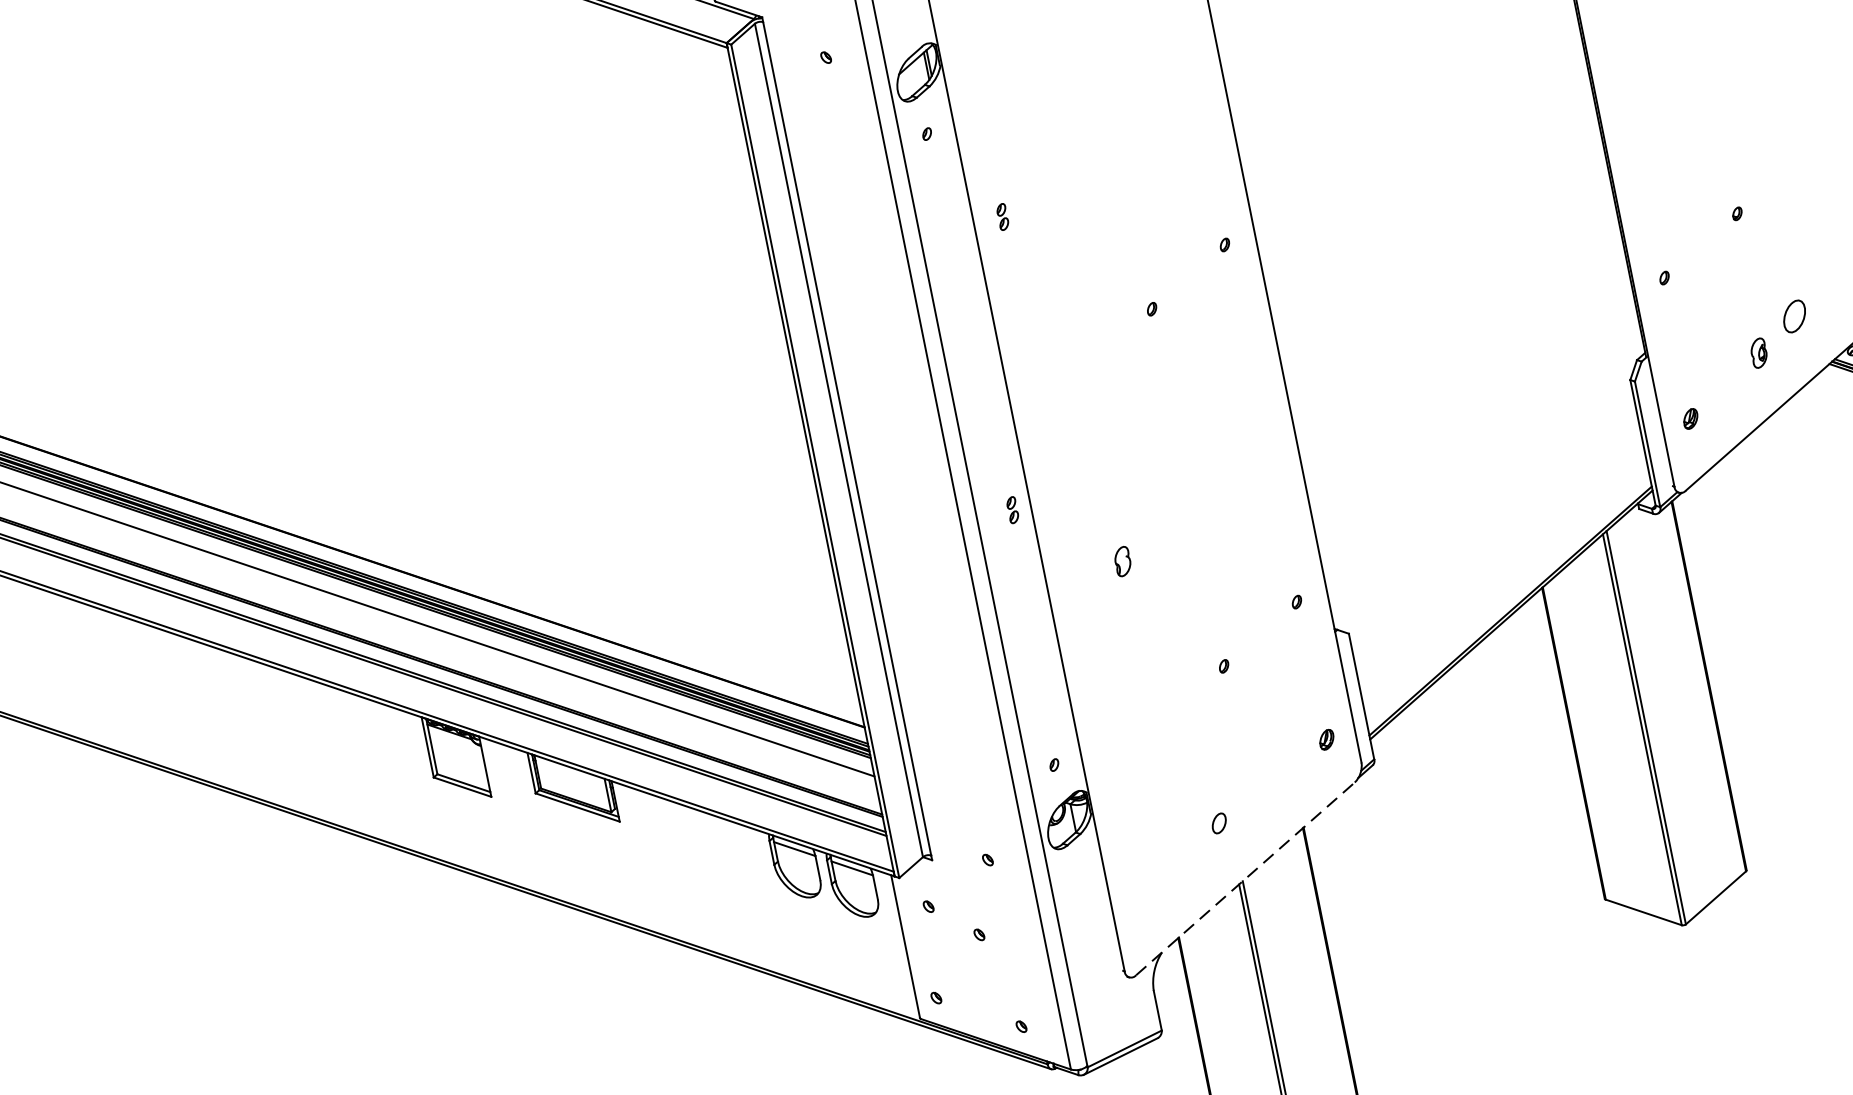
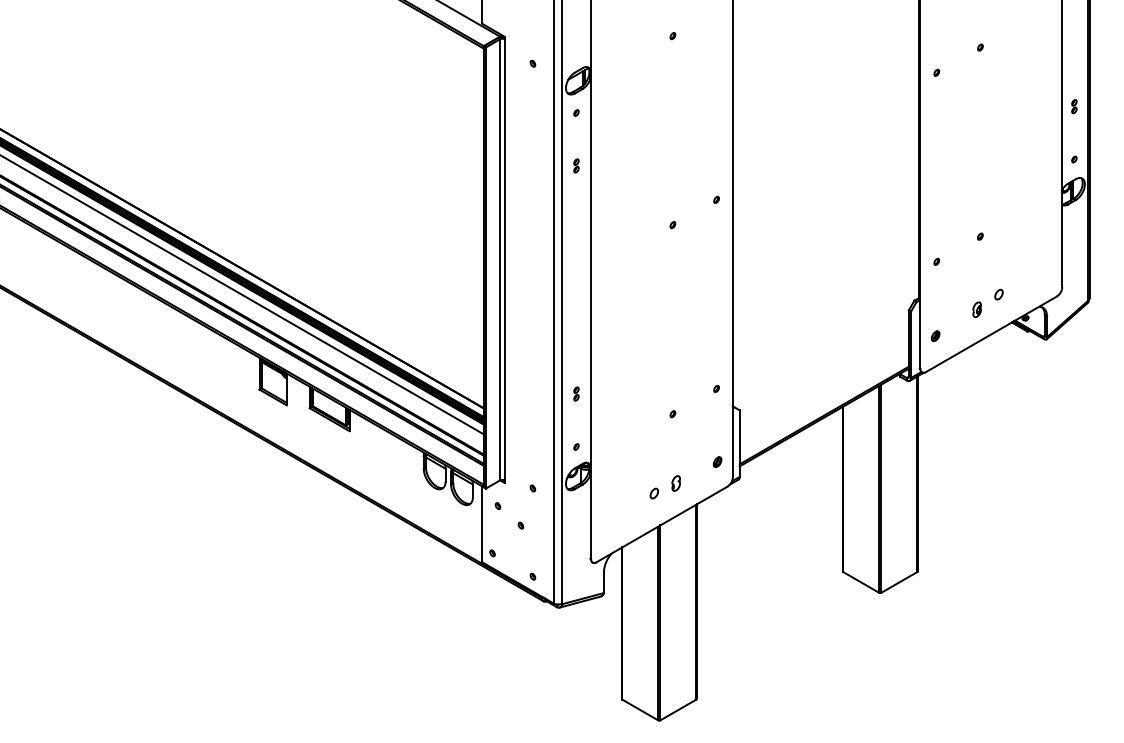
part: (1002, 216) -> (576, 165), moved
part: (1793, 316) -> (998, 294), size x0.62
part: (1012, 509) -> (576, 393), moved
part: (1121, 561) -> (675, 483), moved
line: (1246, 878) -> (662, 524), dashed -> solid

